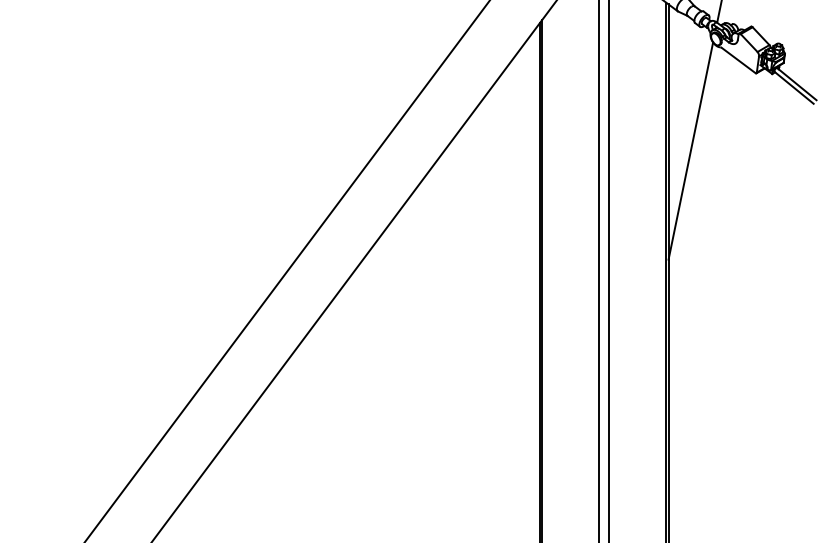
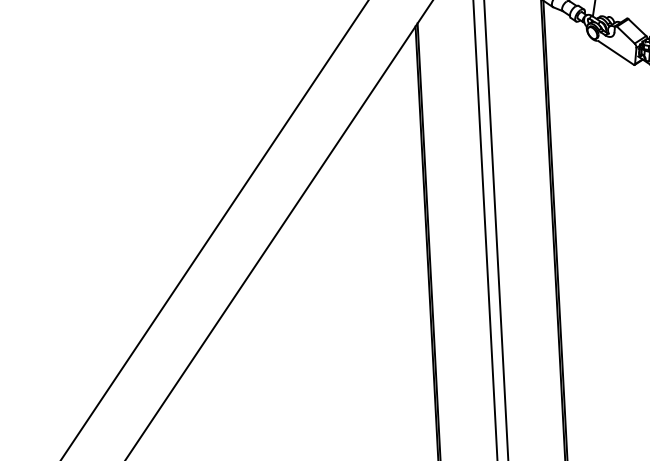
line: (690, 150) -> (572, 145), removed

